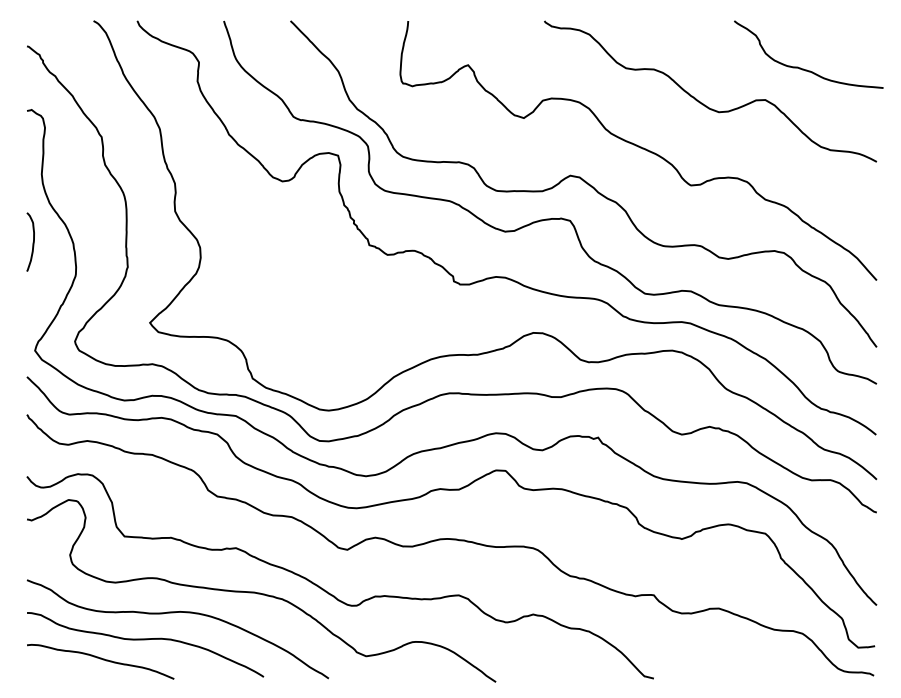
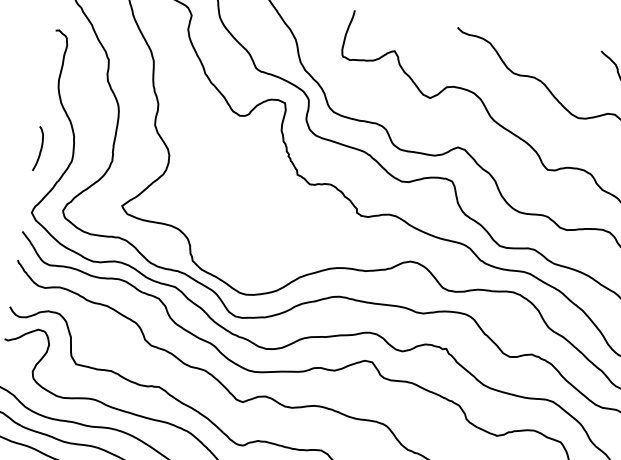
curve: (32, 242) -> (40, 149), moved

